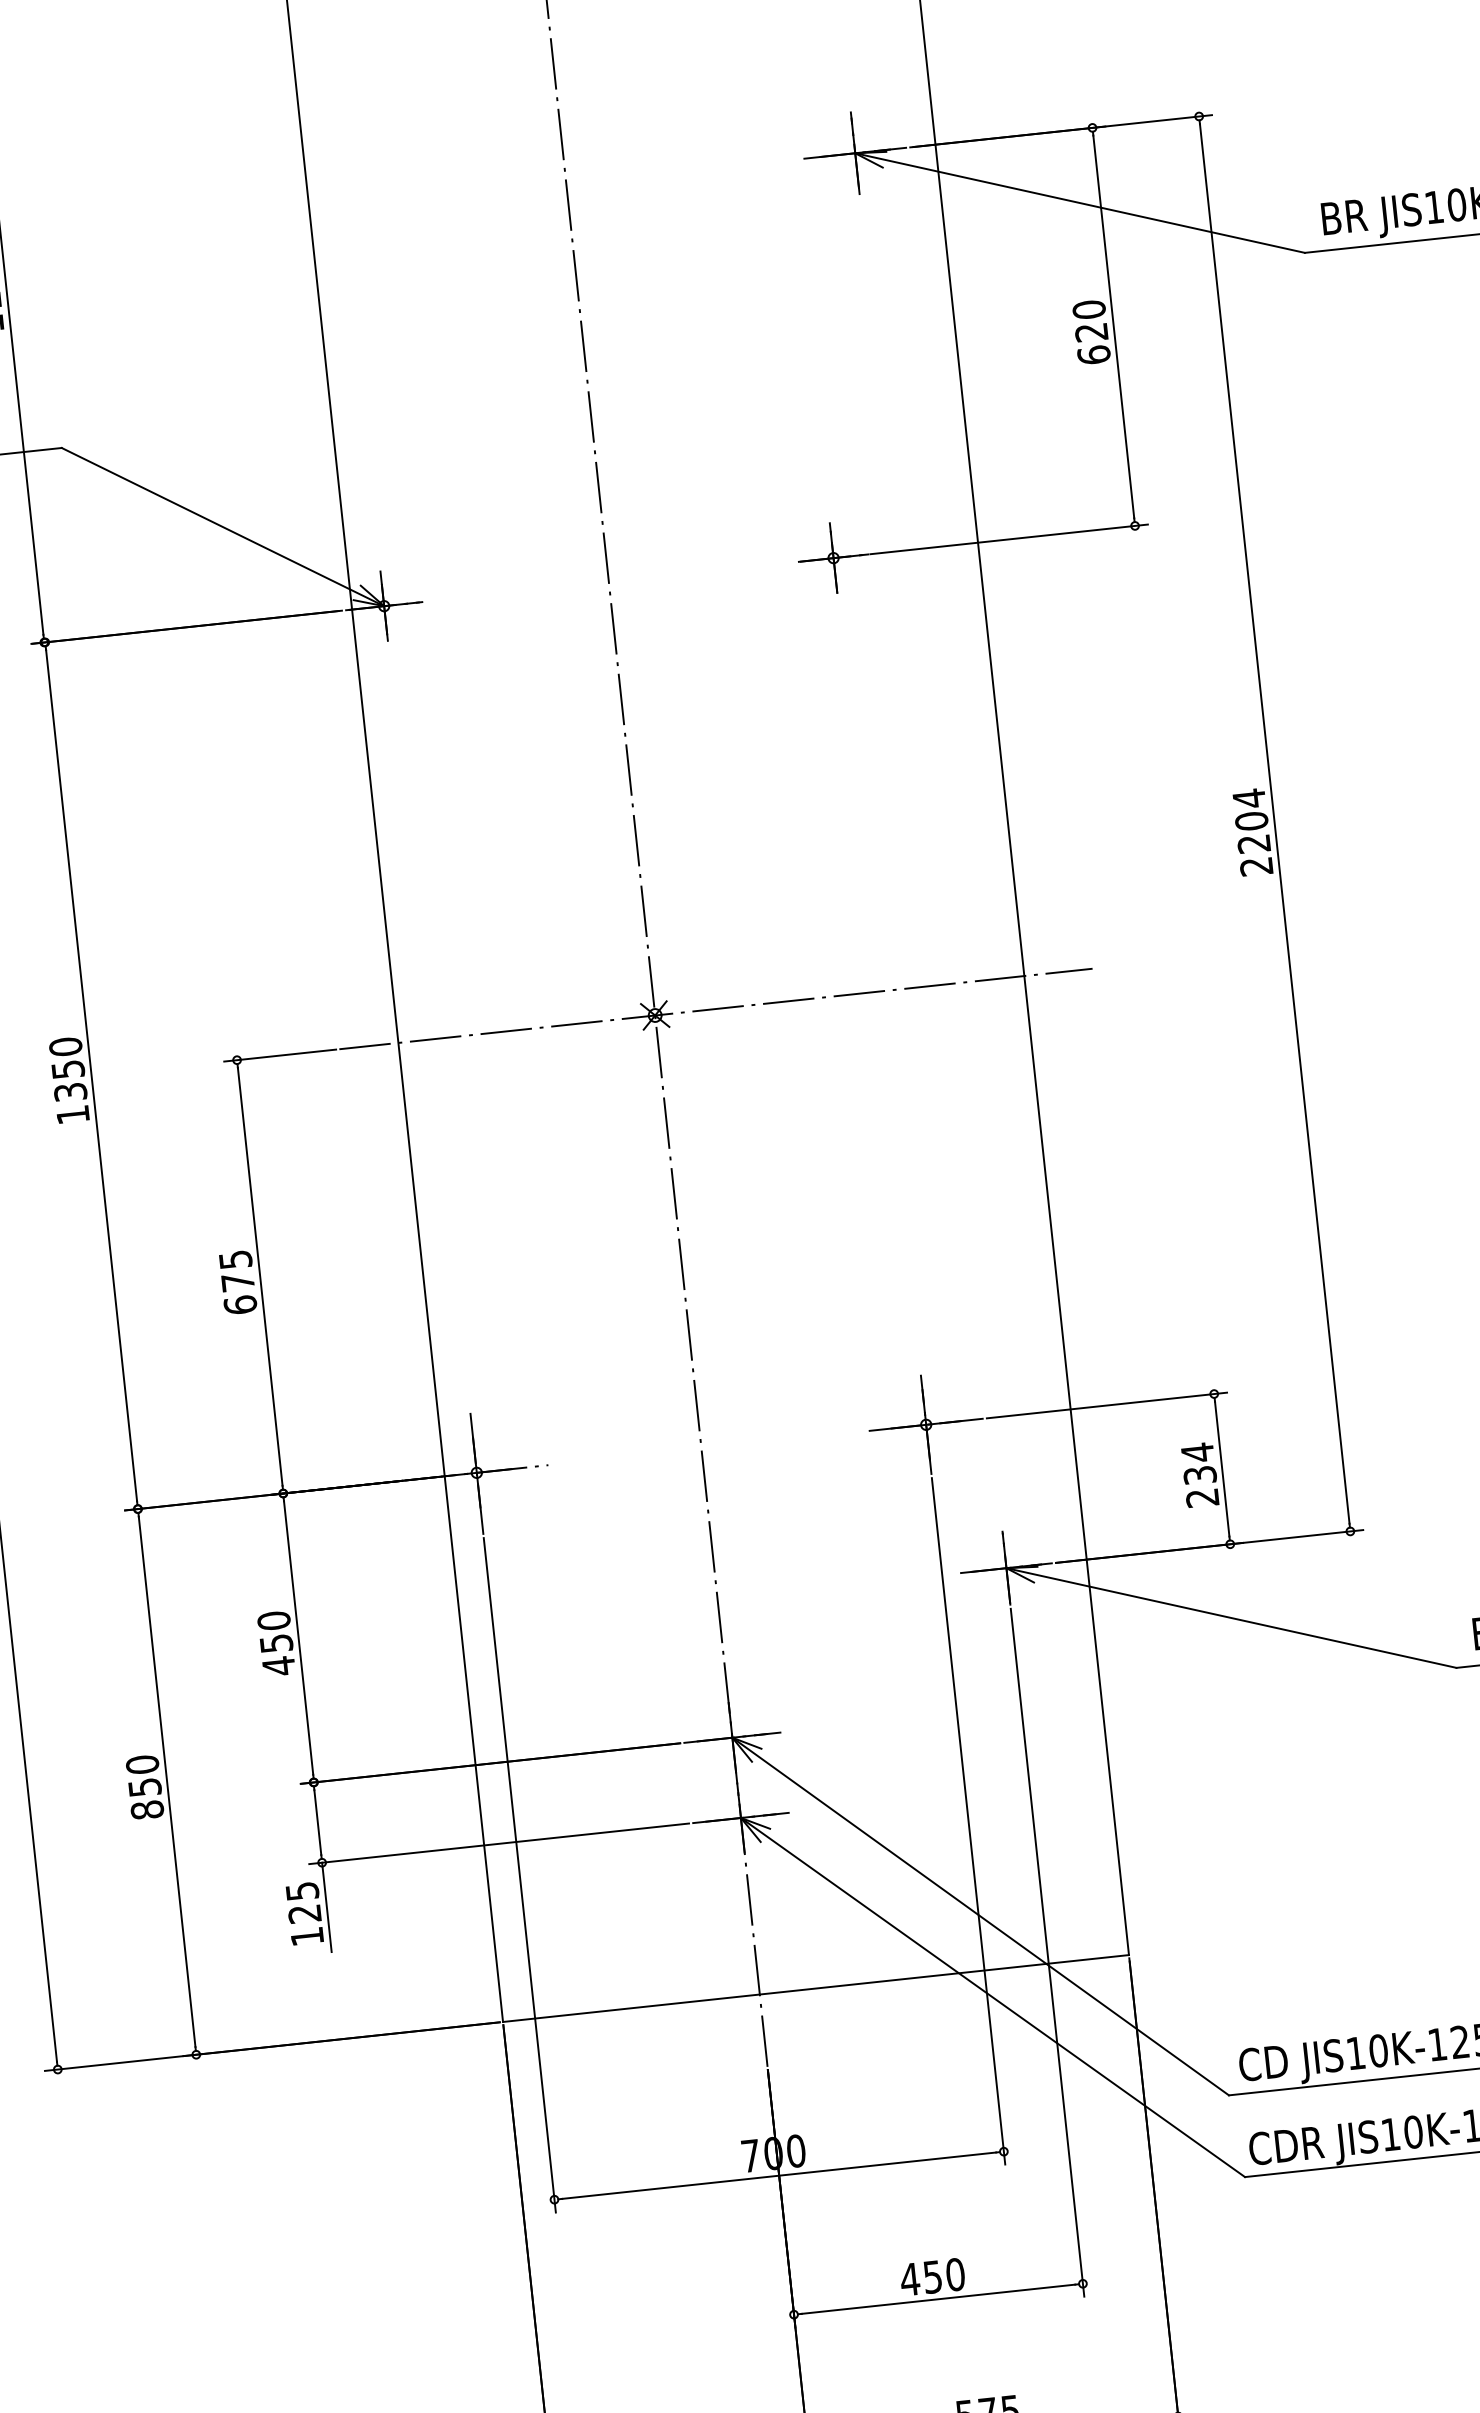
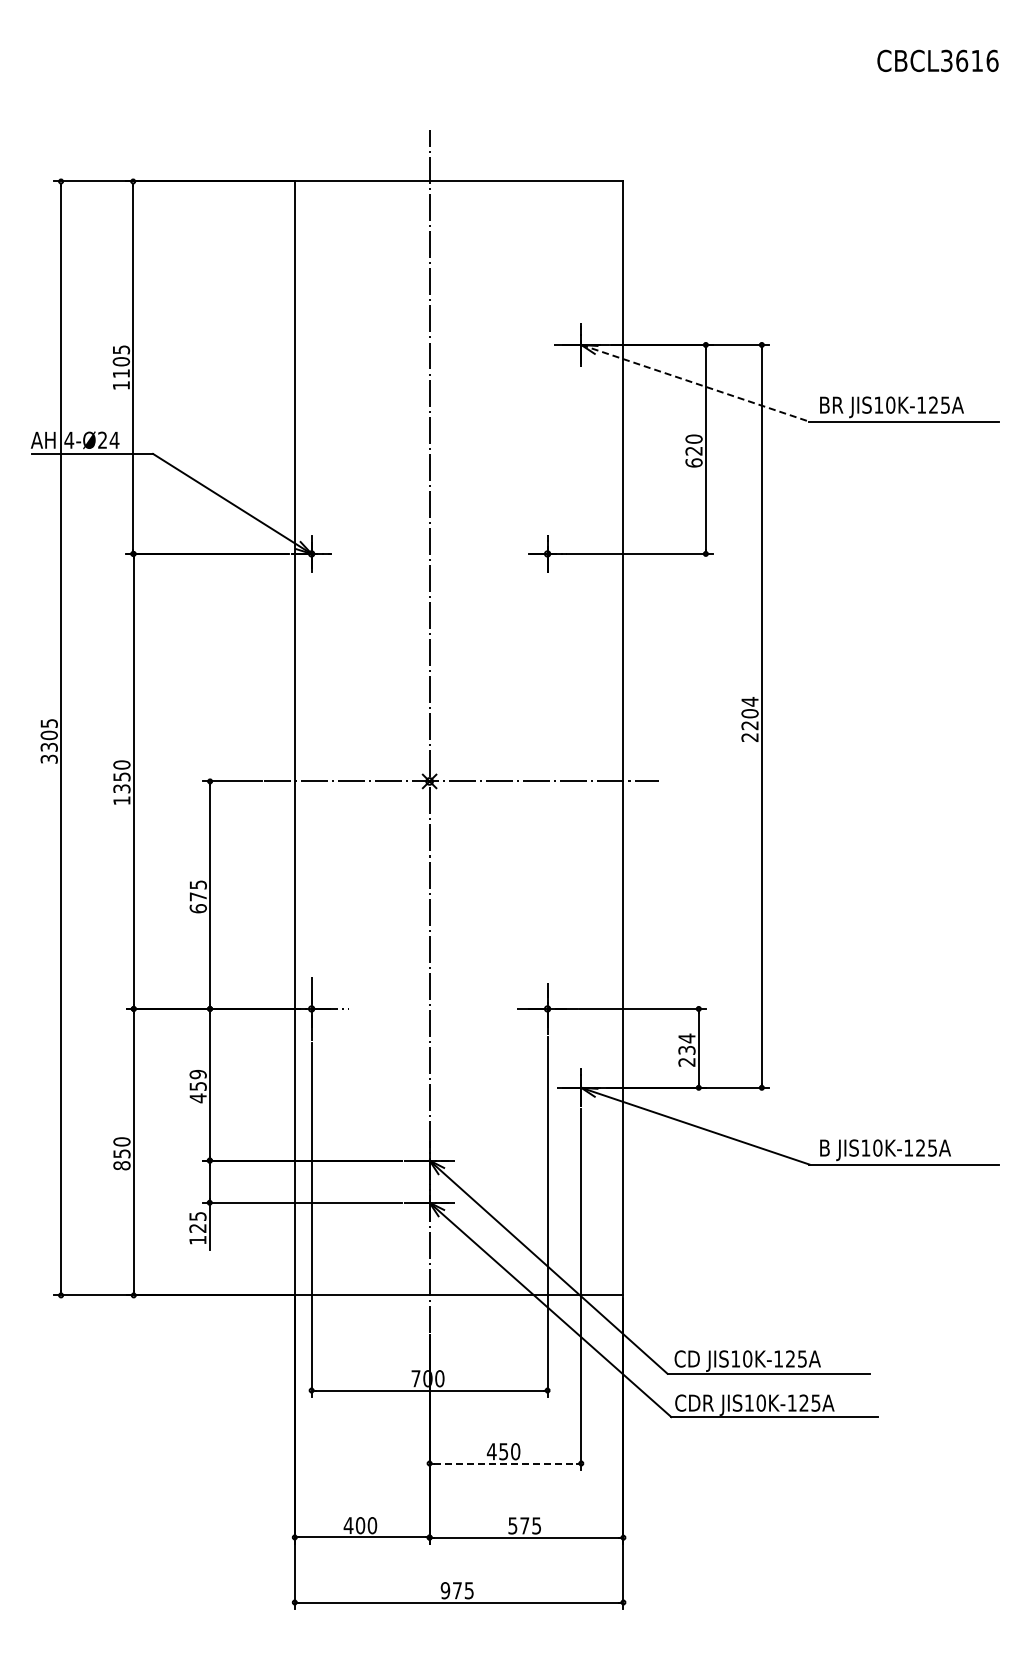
line: (1080, 203) -> (695, 383), solid -> dashed
text: (274, 1620) -> (198, 1074), 450 -> 459
line: (938, 2299) -> (505, 1463), solid -> dashed

